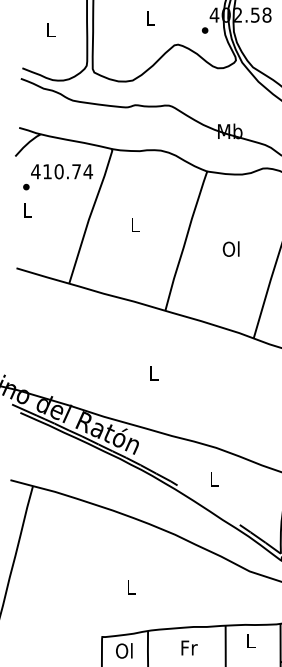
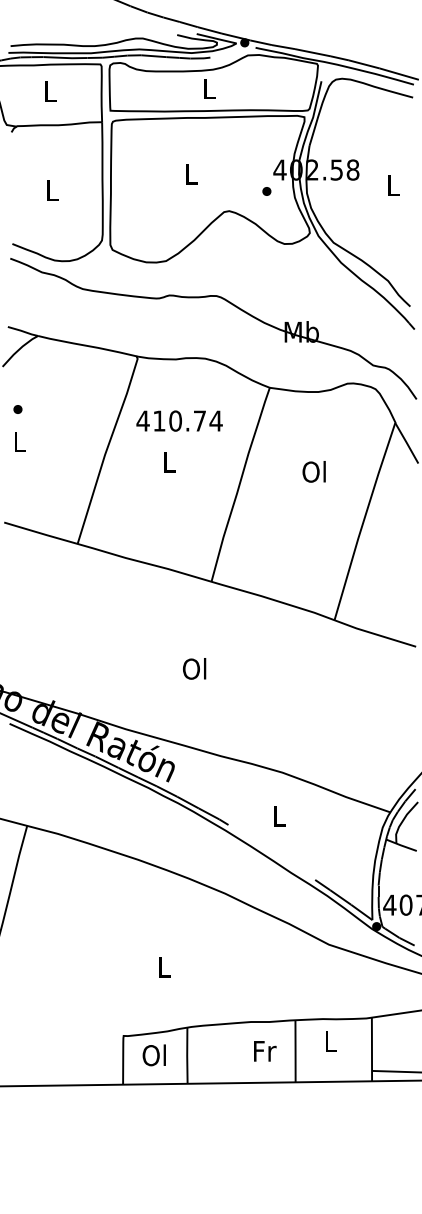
text: (61, 171) -> (179, 420), moved
text: (230, 248) -> (313, 471), moved
text: (153, 373) -> (194, 668), L -> Ol
text: (189, 648) -> (265, 1051), moved

